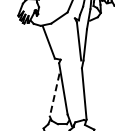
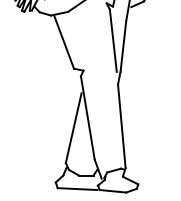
line: (54, 95) -> (73, 128), dashed -> solid

